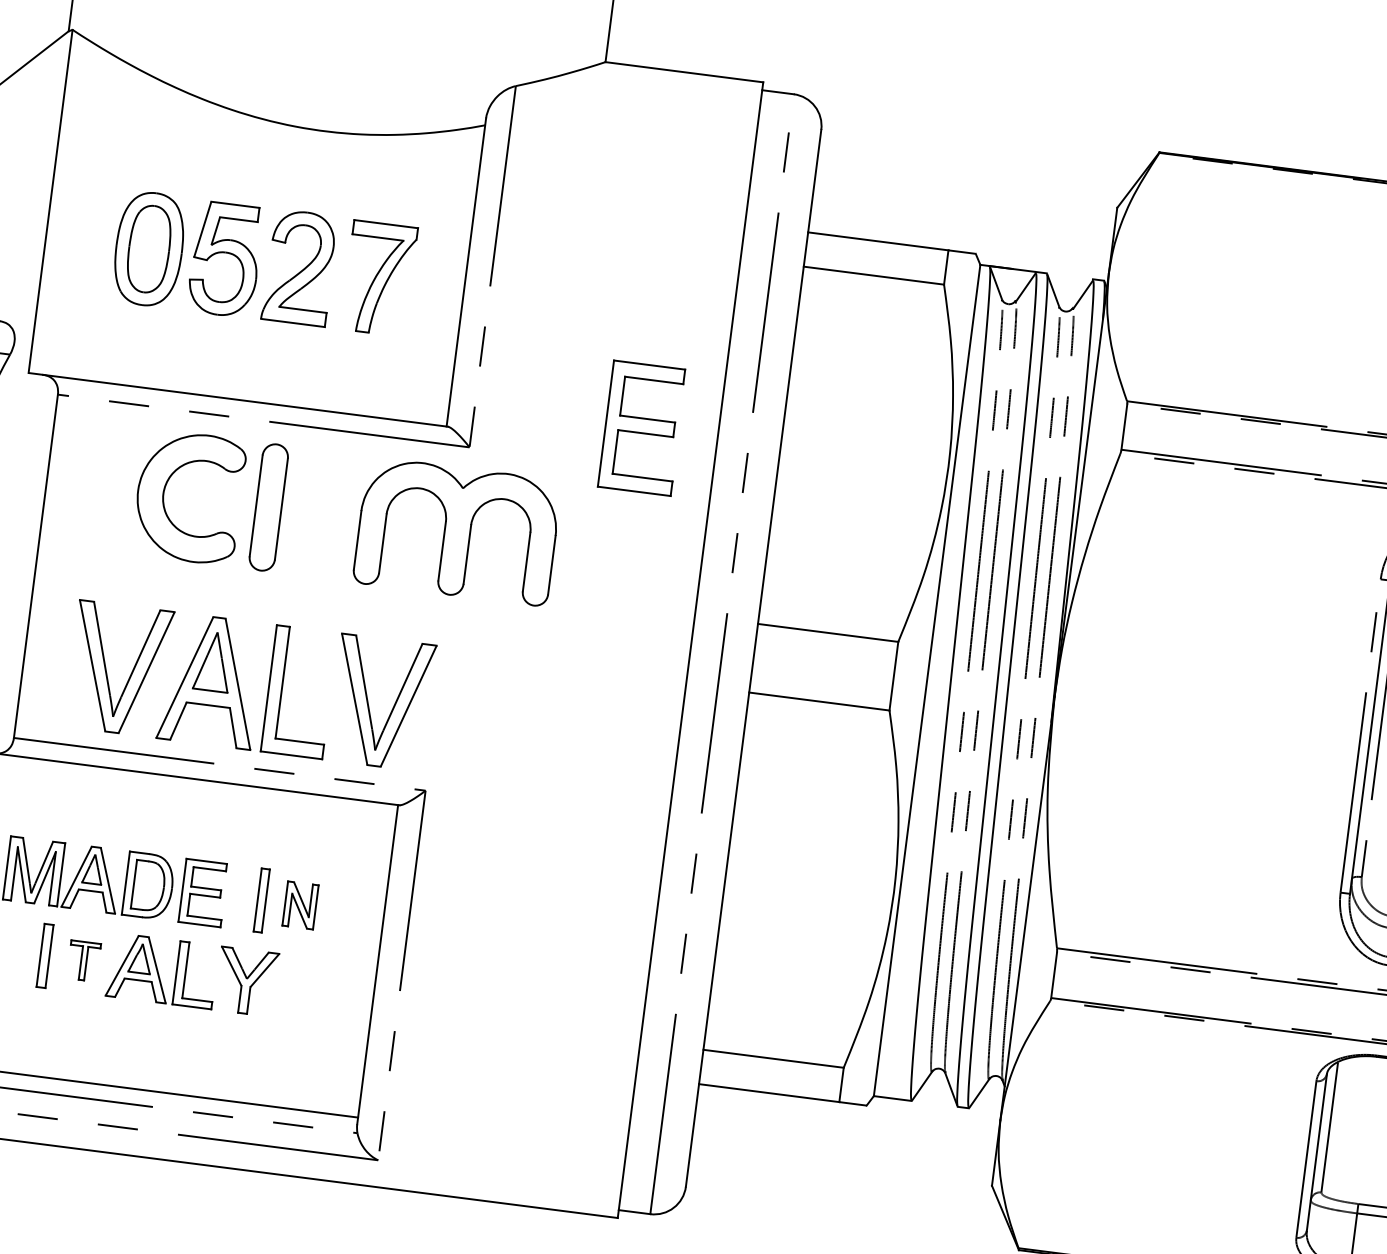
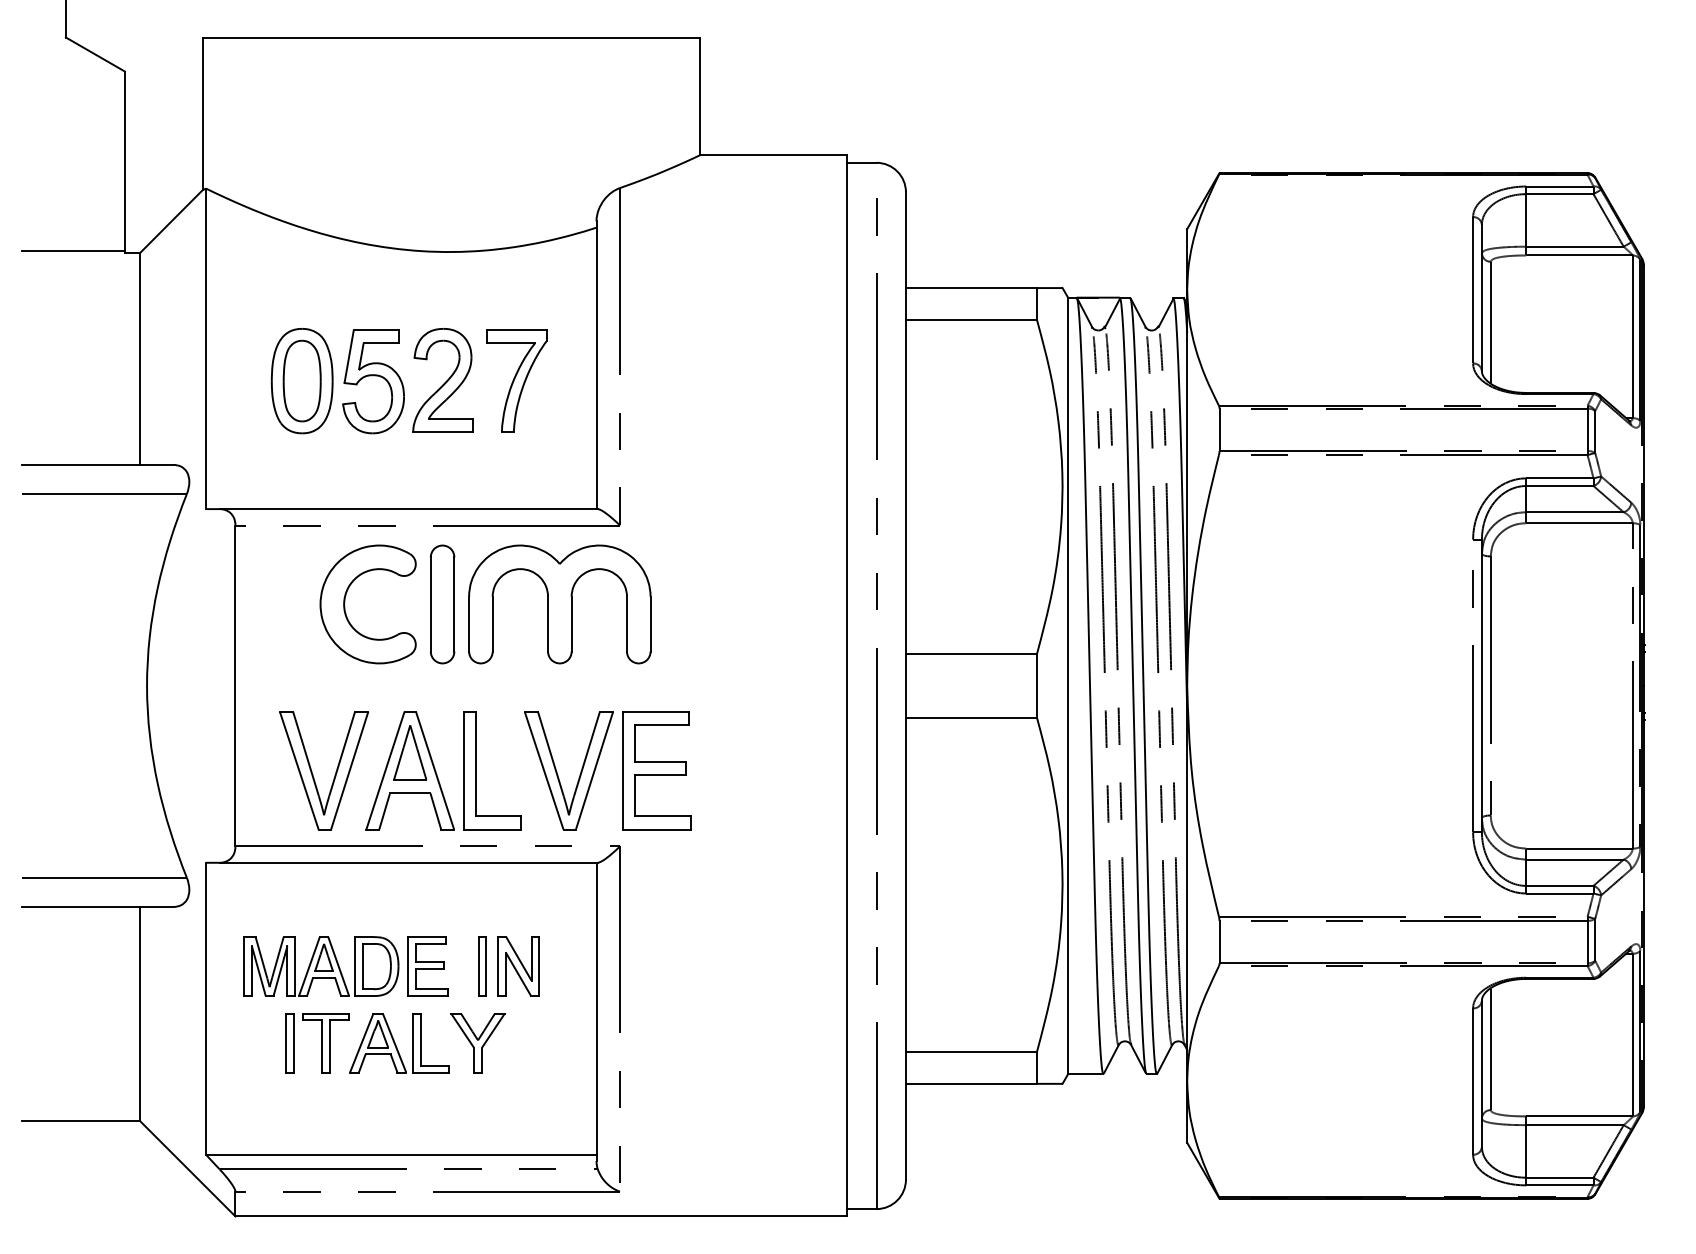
part: (642, 428) -> (656, 770), moved
part: (457, 531) -> (559, 604), moved
part: (300, 905) -> (518, 966), size x1.43
part: (83, 961) -> (325, 1043), size x1.67

